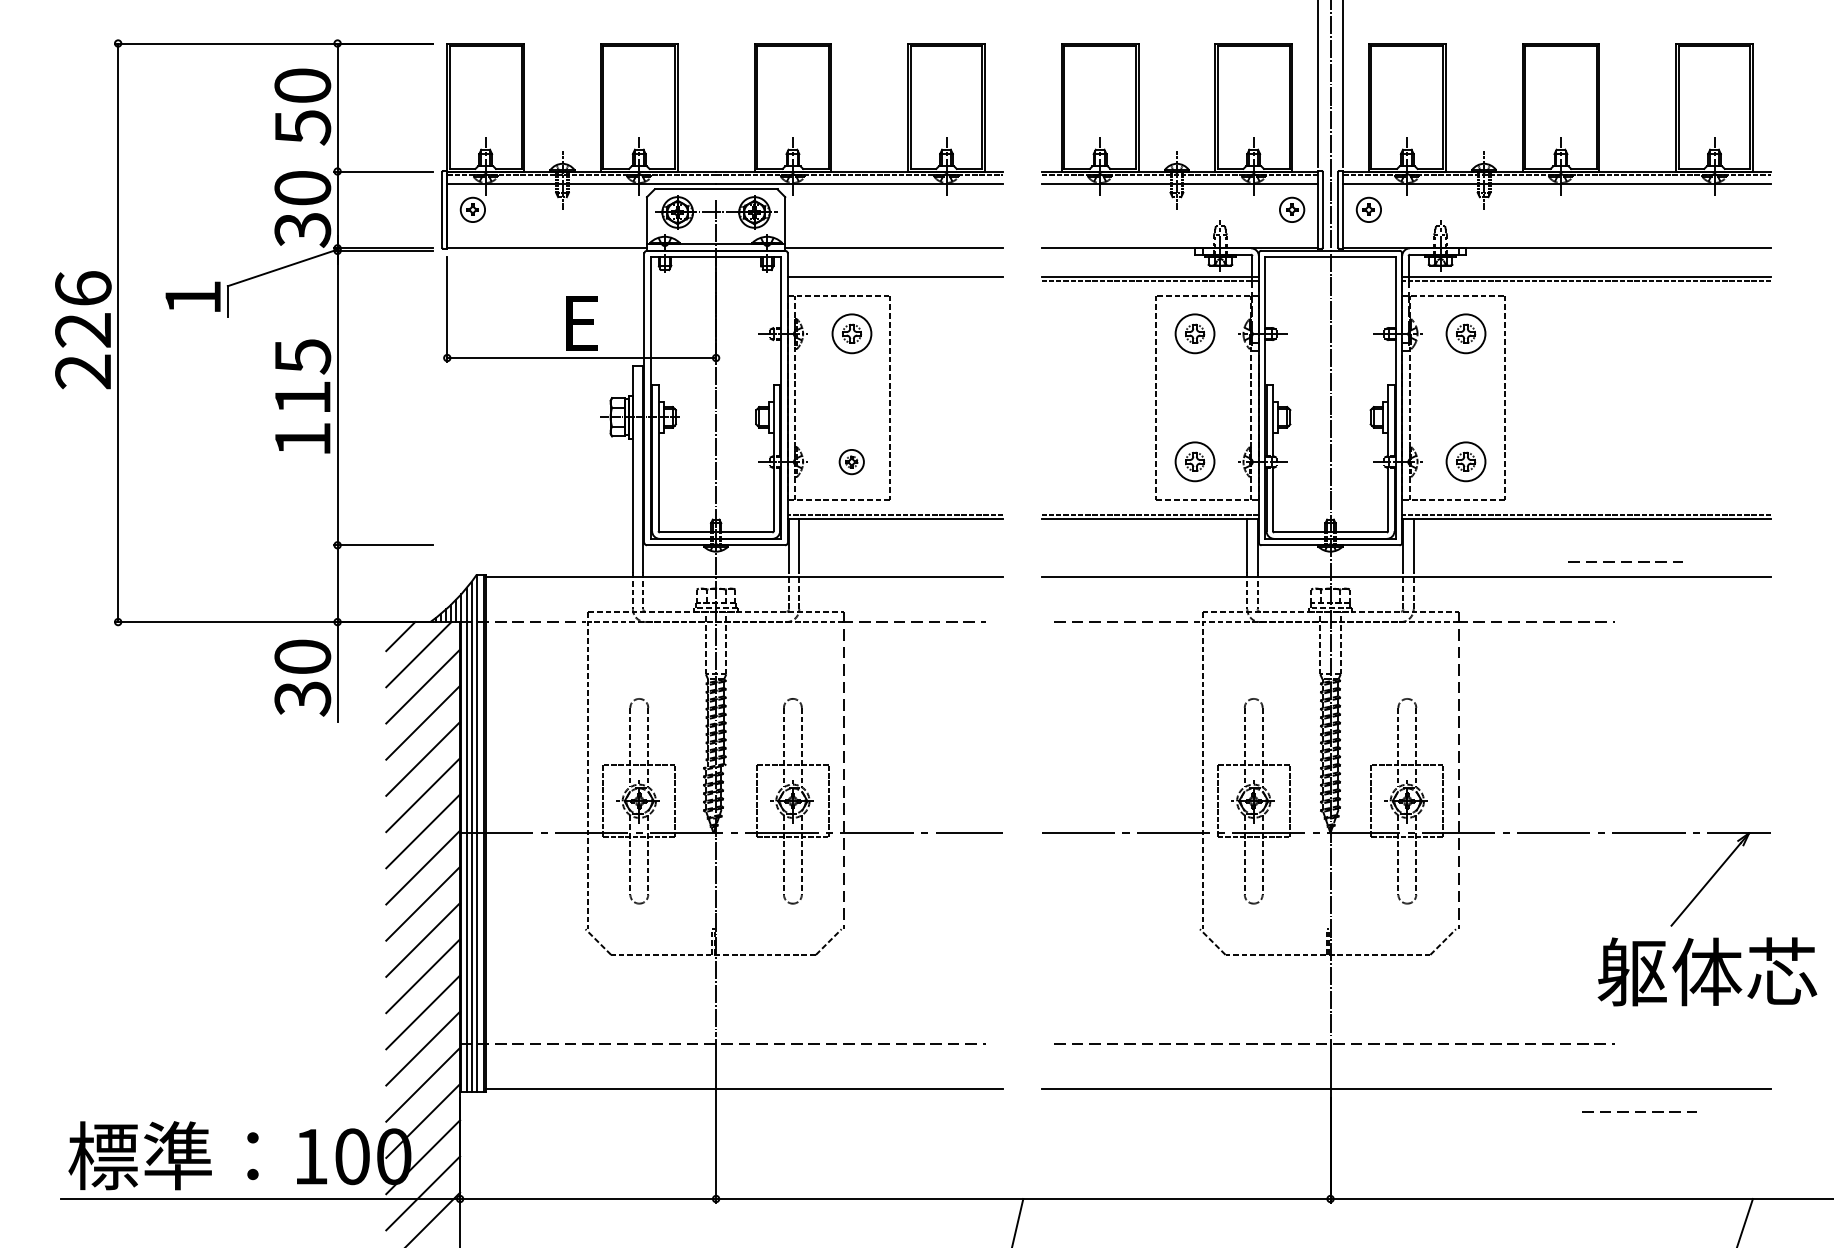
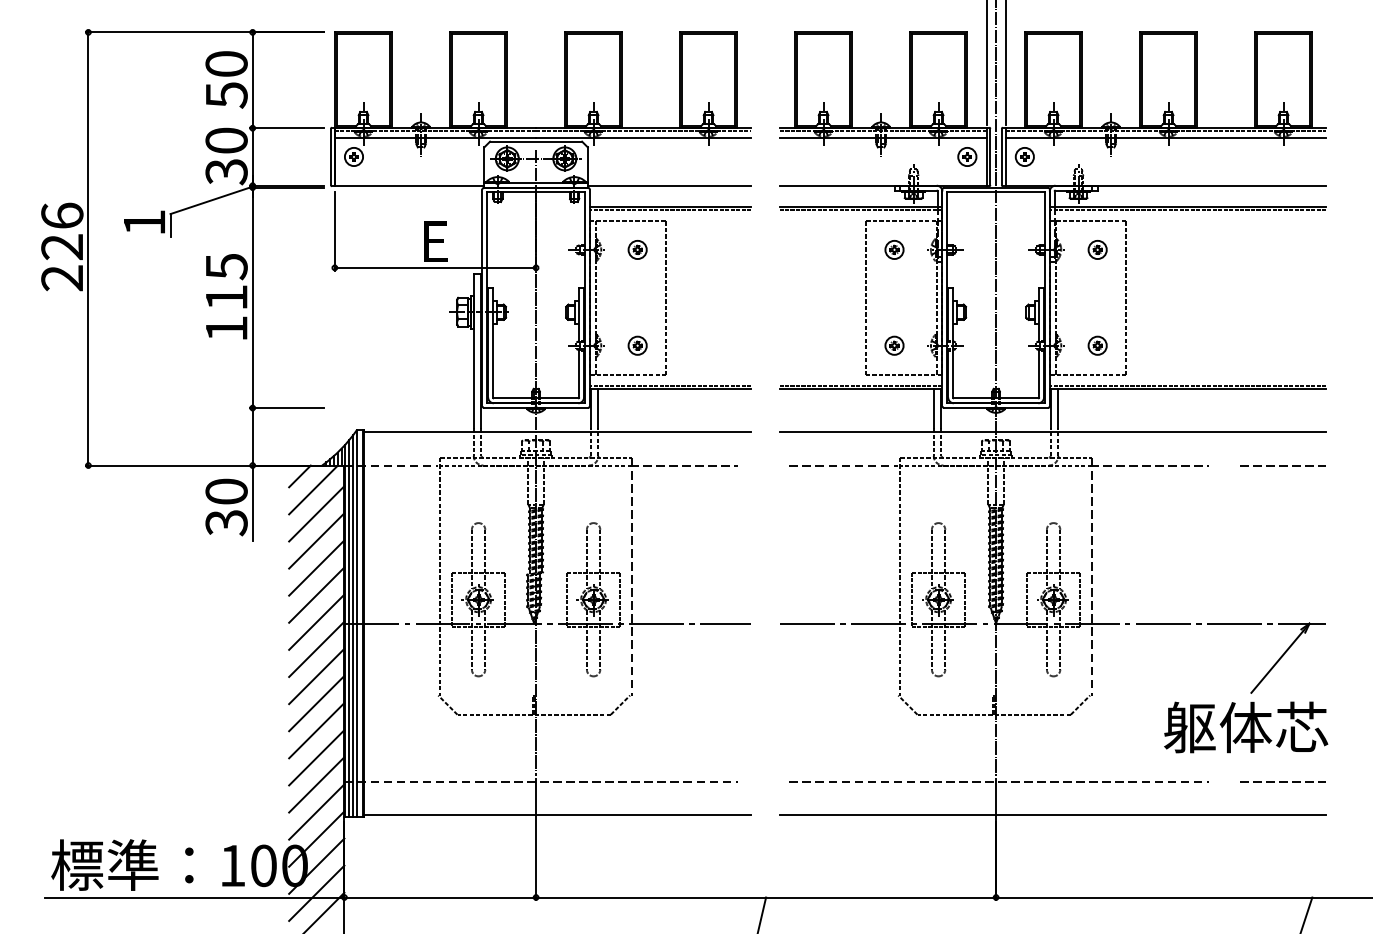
line: (895, 280) -> (670, 209), added
part: (851, 334) -> (637, 250), size x0.62
part: (1194, 334) -> (894, 250), size x0.62
part: (1466, 334) -> (1097, 250), size x0.62
part: (1194, 462) -> (894, 346), size x0.62
part: (1466, 462) -> (1097, 346), size x0.62
line: (1625, 561) -> (1282, 465), moved
text: (1707, 971) -> (1246, 727), moved
line: (1639, 1111) -> (1282, 781), moved

